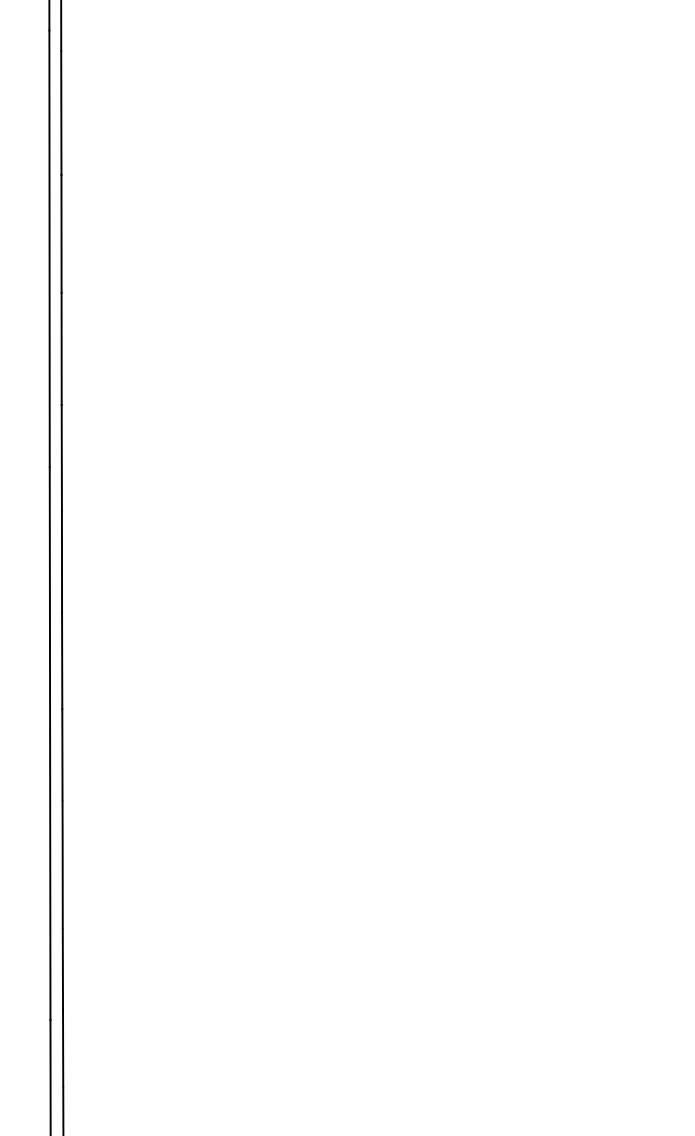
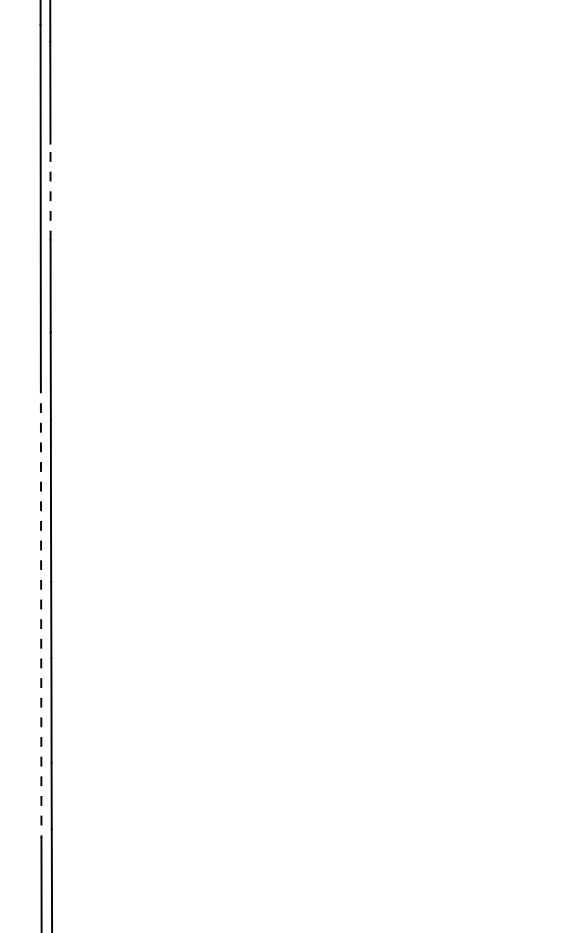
line: (61, 233) -> (50, 191), solid -> dashed
line: (50, 743) -> (41, 610), solid -> dashed

